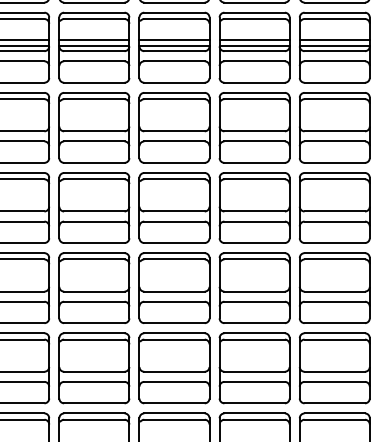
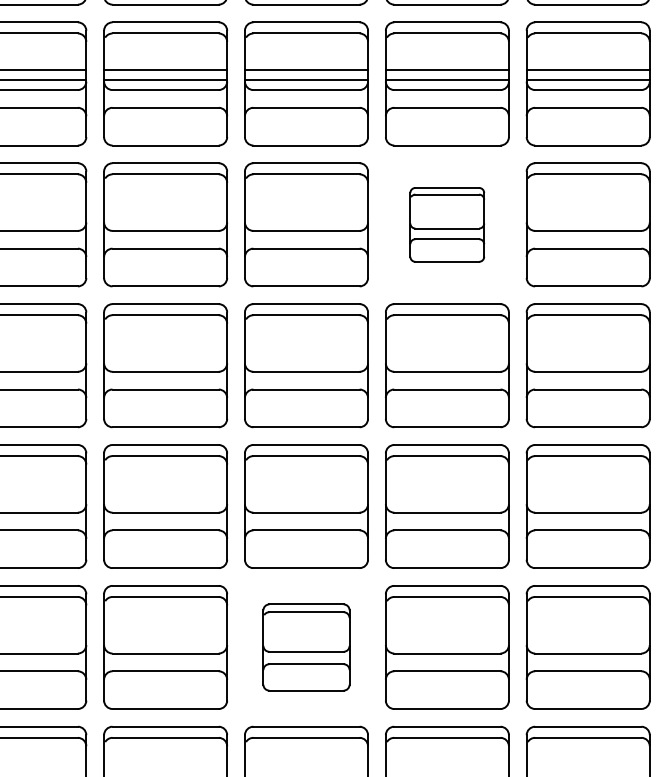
part: (254, 127) -> (447, 224), size x0.6
part: (174, 368) -> (306, 647), size x0.7

